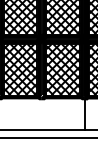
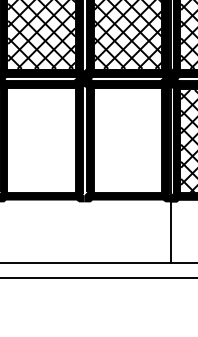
hatch: (20, 69) -> (41, 140), removed
hatch: (62, 69) -> (126, 140), removed

